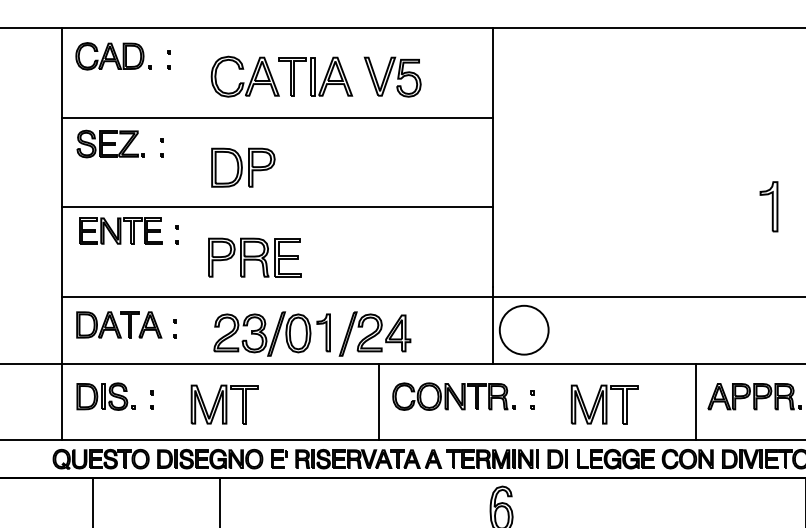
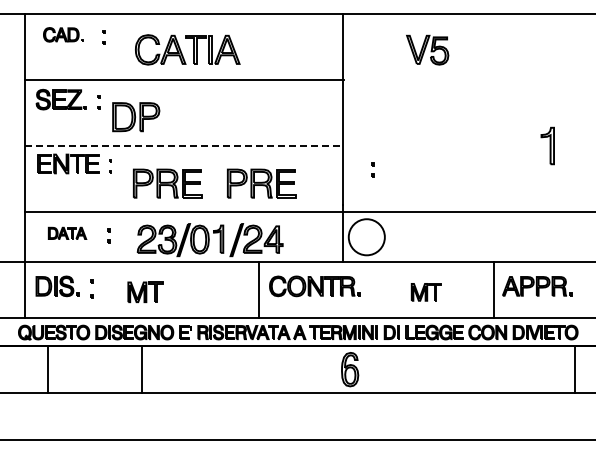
part: (112, 55) -> (62, 34), size x0.7
part: (392, 76) -> (427, 49), moved
part: (243, 168) -> (136, 117), moved
line: (277, 207) -> (184, 146), solid -> dashed
part: (381, 257) -> (261, 183), added
part: (119, 325) -> (67, 233), size x0.6
part: (151, 399) -> (91, 288), size x1.4
part: (531, 399) -> (372, 169), moved
part: (224, 404) -> (145, 292), size x0.7
part: (604, 404) -> (426, 292), size x0.6

